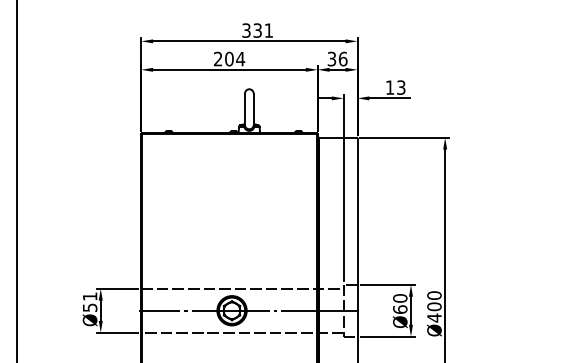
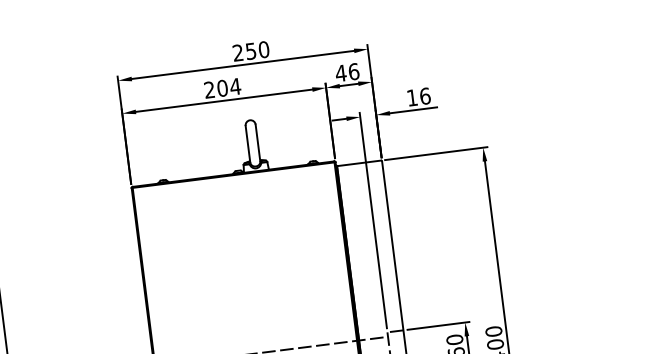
text: (257, 30) -> (250, 51), 331 -> 250
text: (331, 58) -> (340, 72), 36 -> 46
text: (401, 87) -> (425, 96), 13 -> 16

